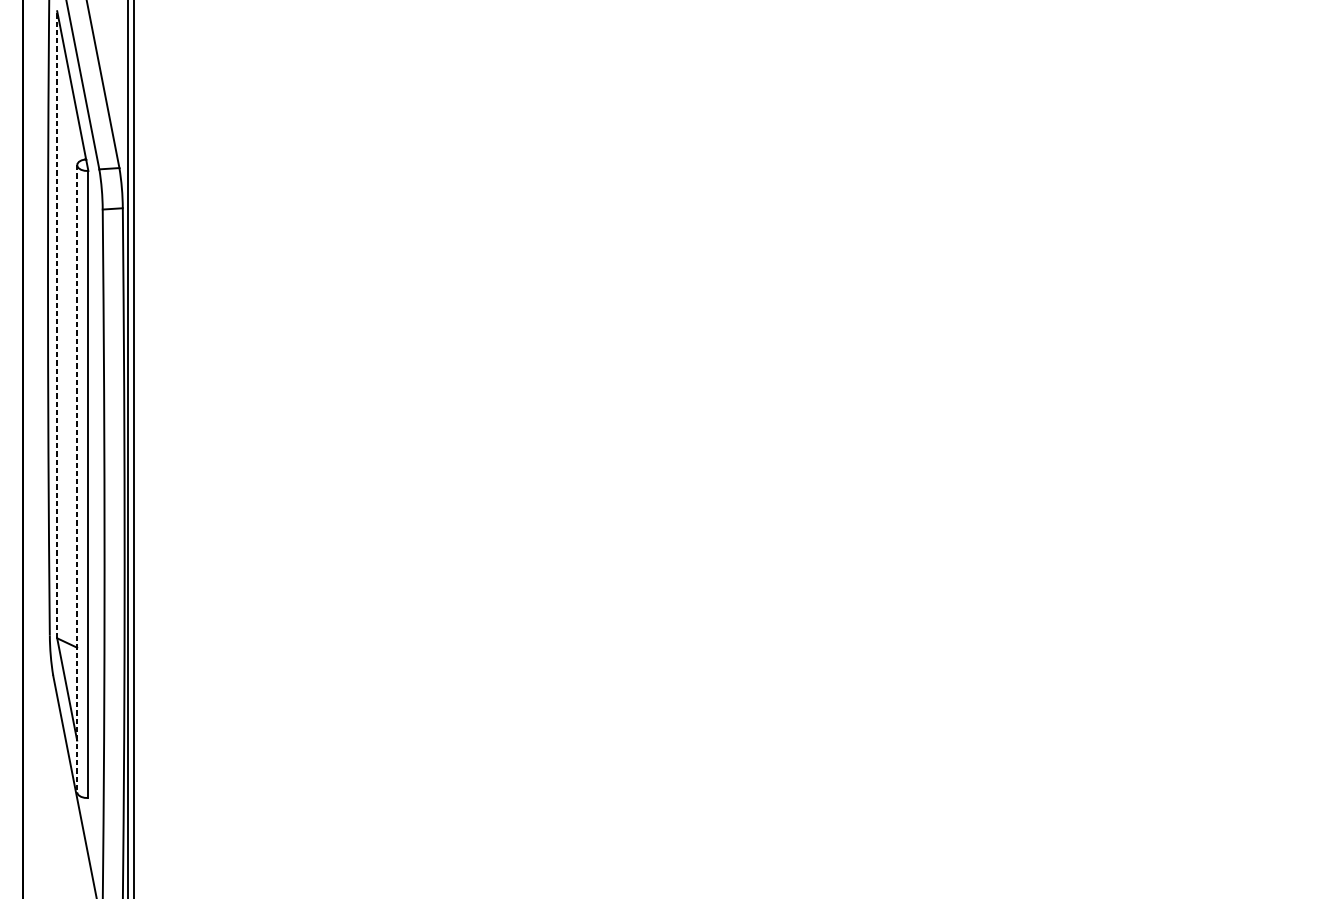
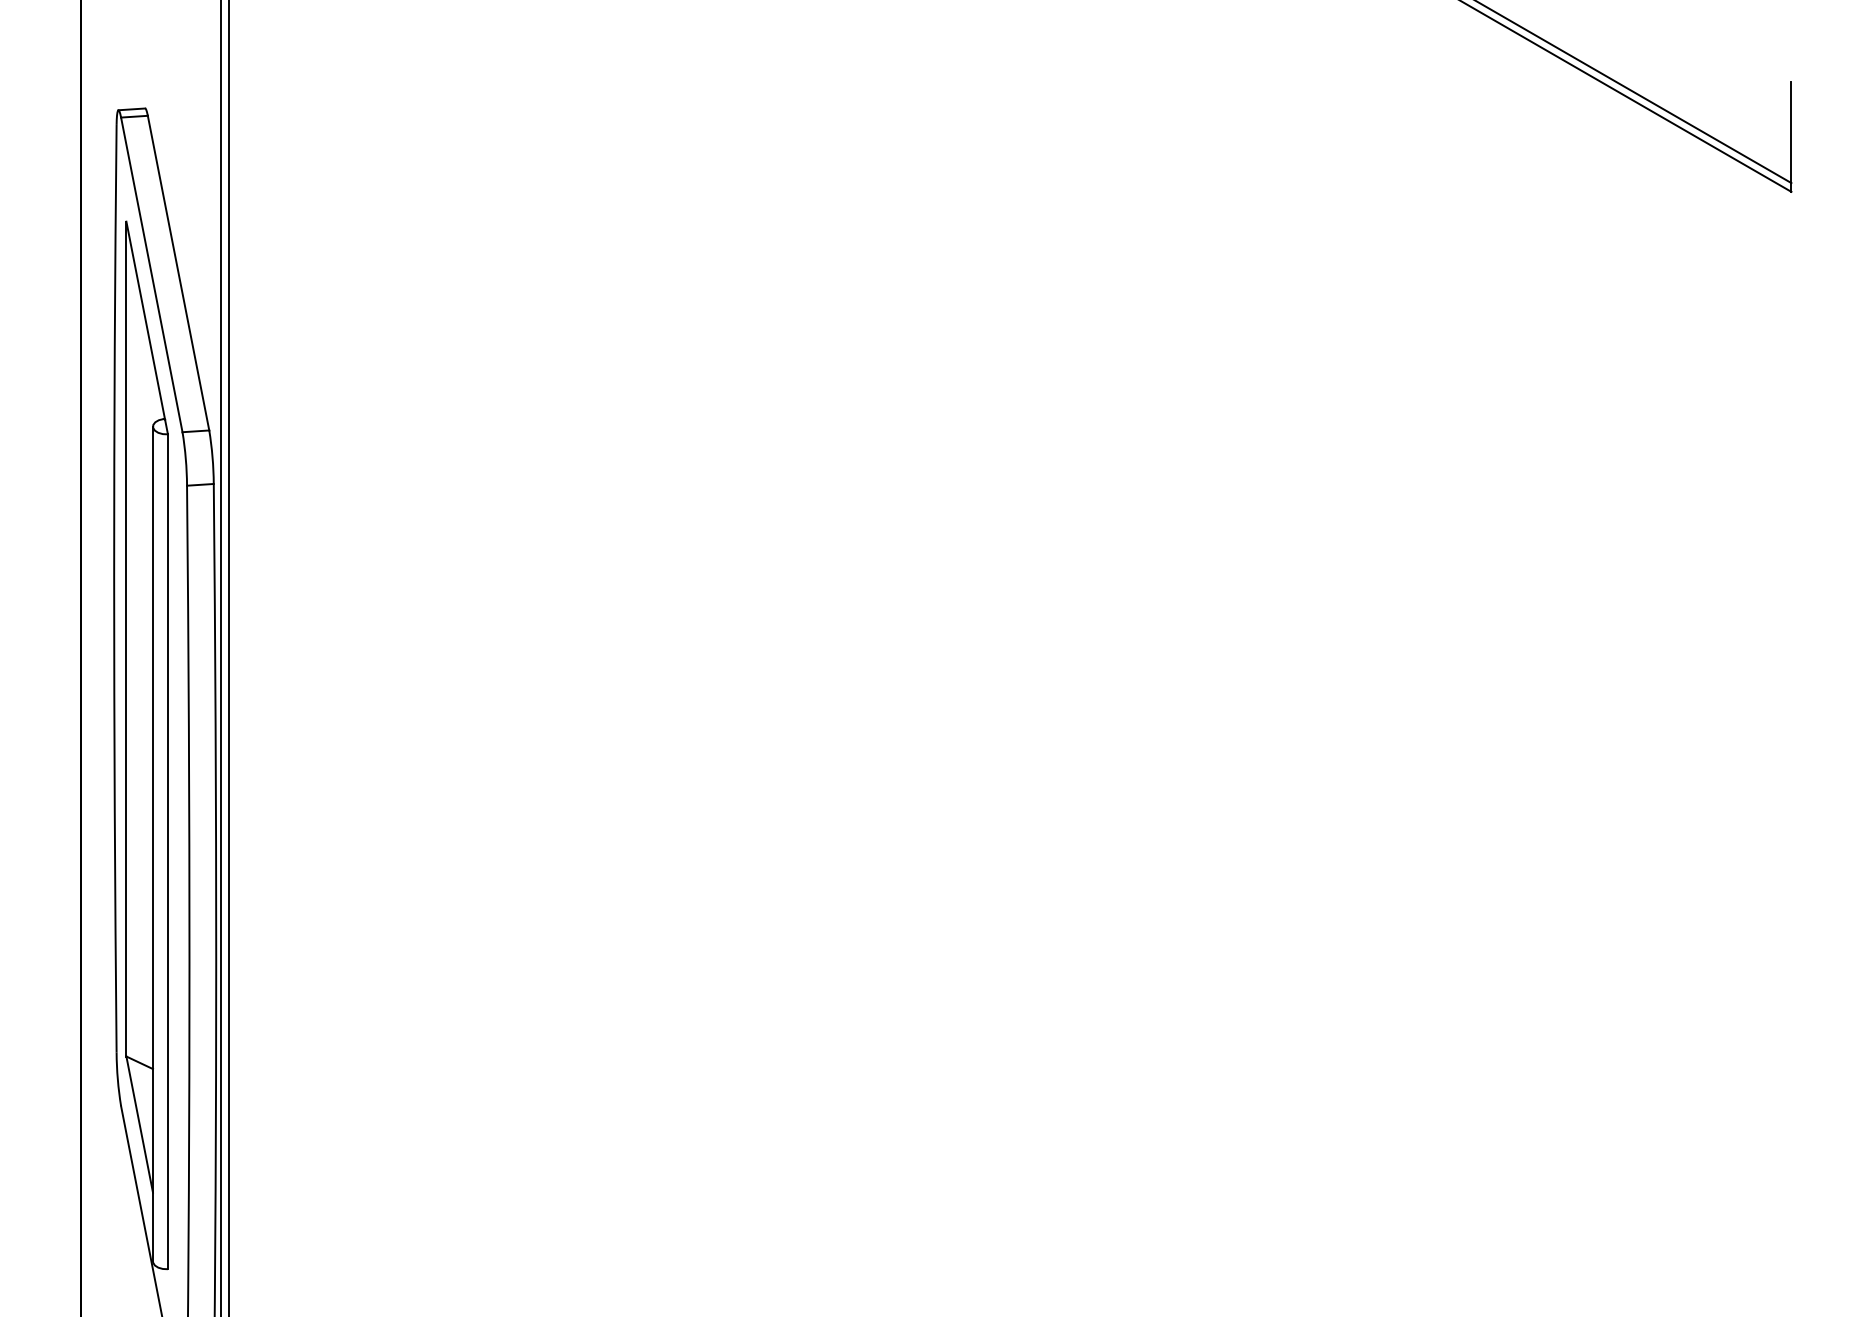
line: (57, 324) -> (126, 638), dashed -> solid
line: (77, 479) -> (153, 844), dashed -> solid

